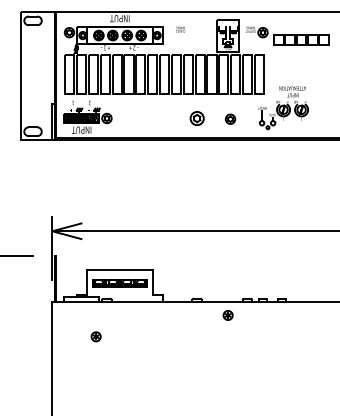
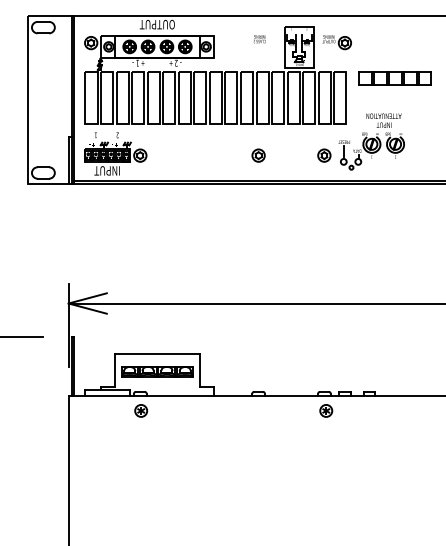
text: (119, 18) -> (156, 24), INPUT -> OUTPUT
text: (180, 29) -> (259, 39), moved
part: (300, 39) -> (394, 78), moved
part: (197, 118) -> (258, 155), size x0.71
part: (230, 119) -> (324, 155), moved
part: (228, 315) -> (326, 410), moved
part: (96, 336) -> (141, 410), moved

